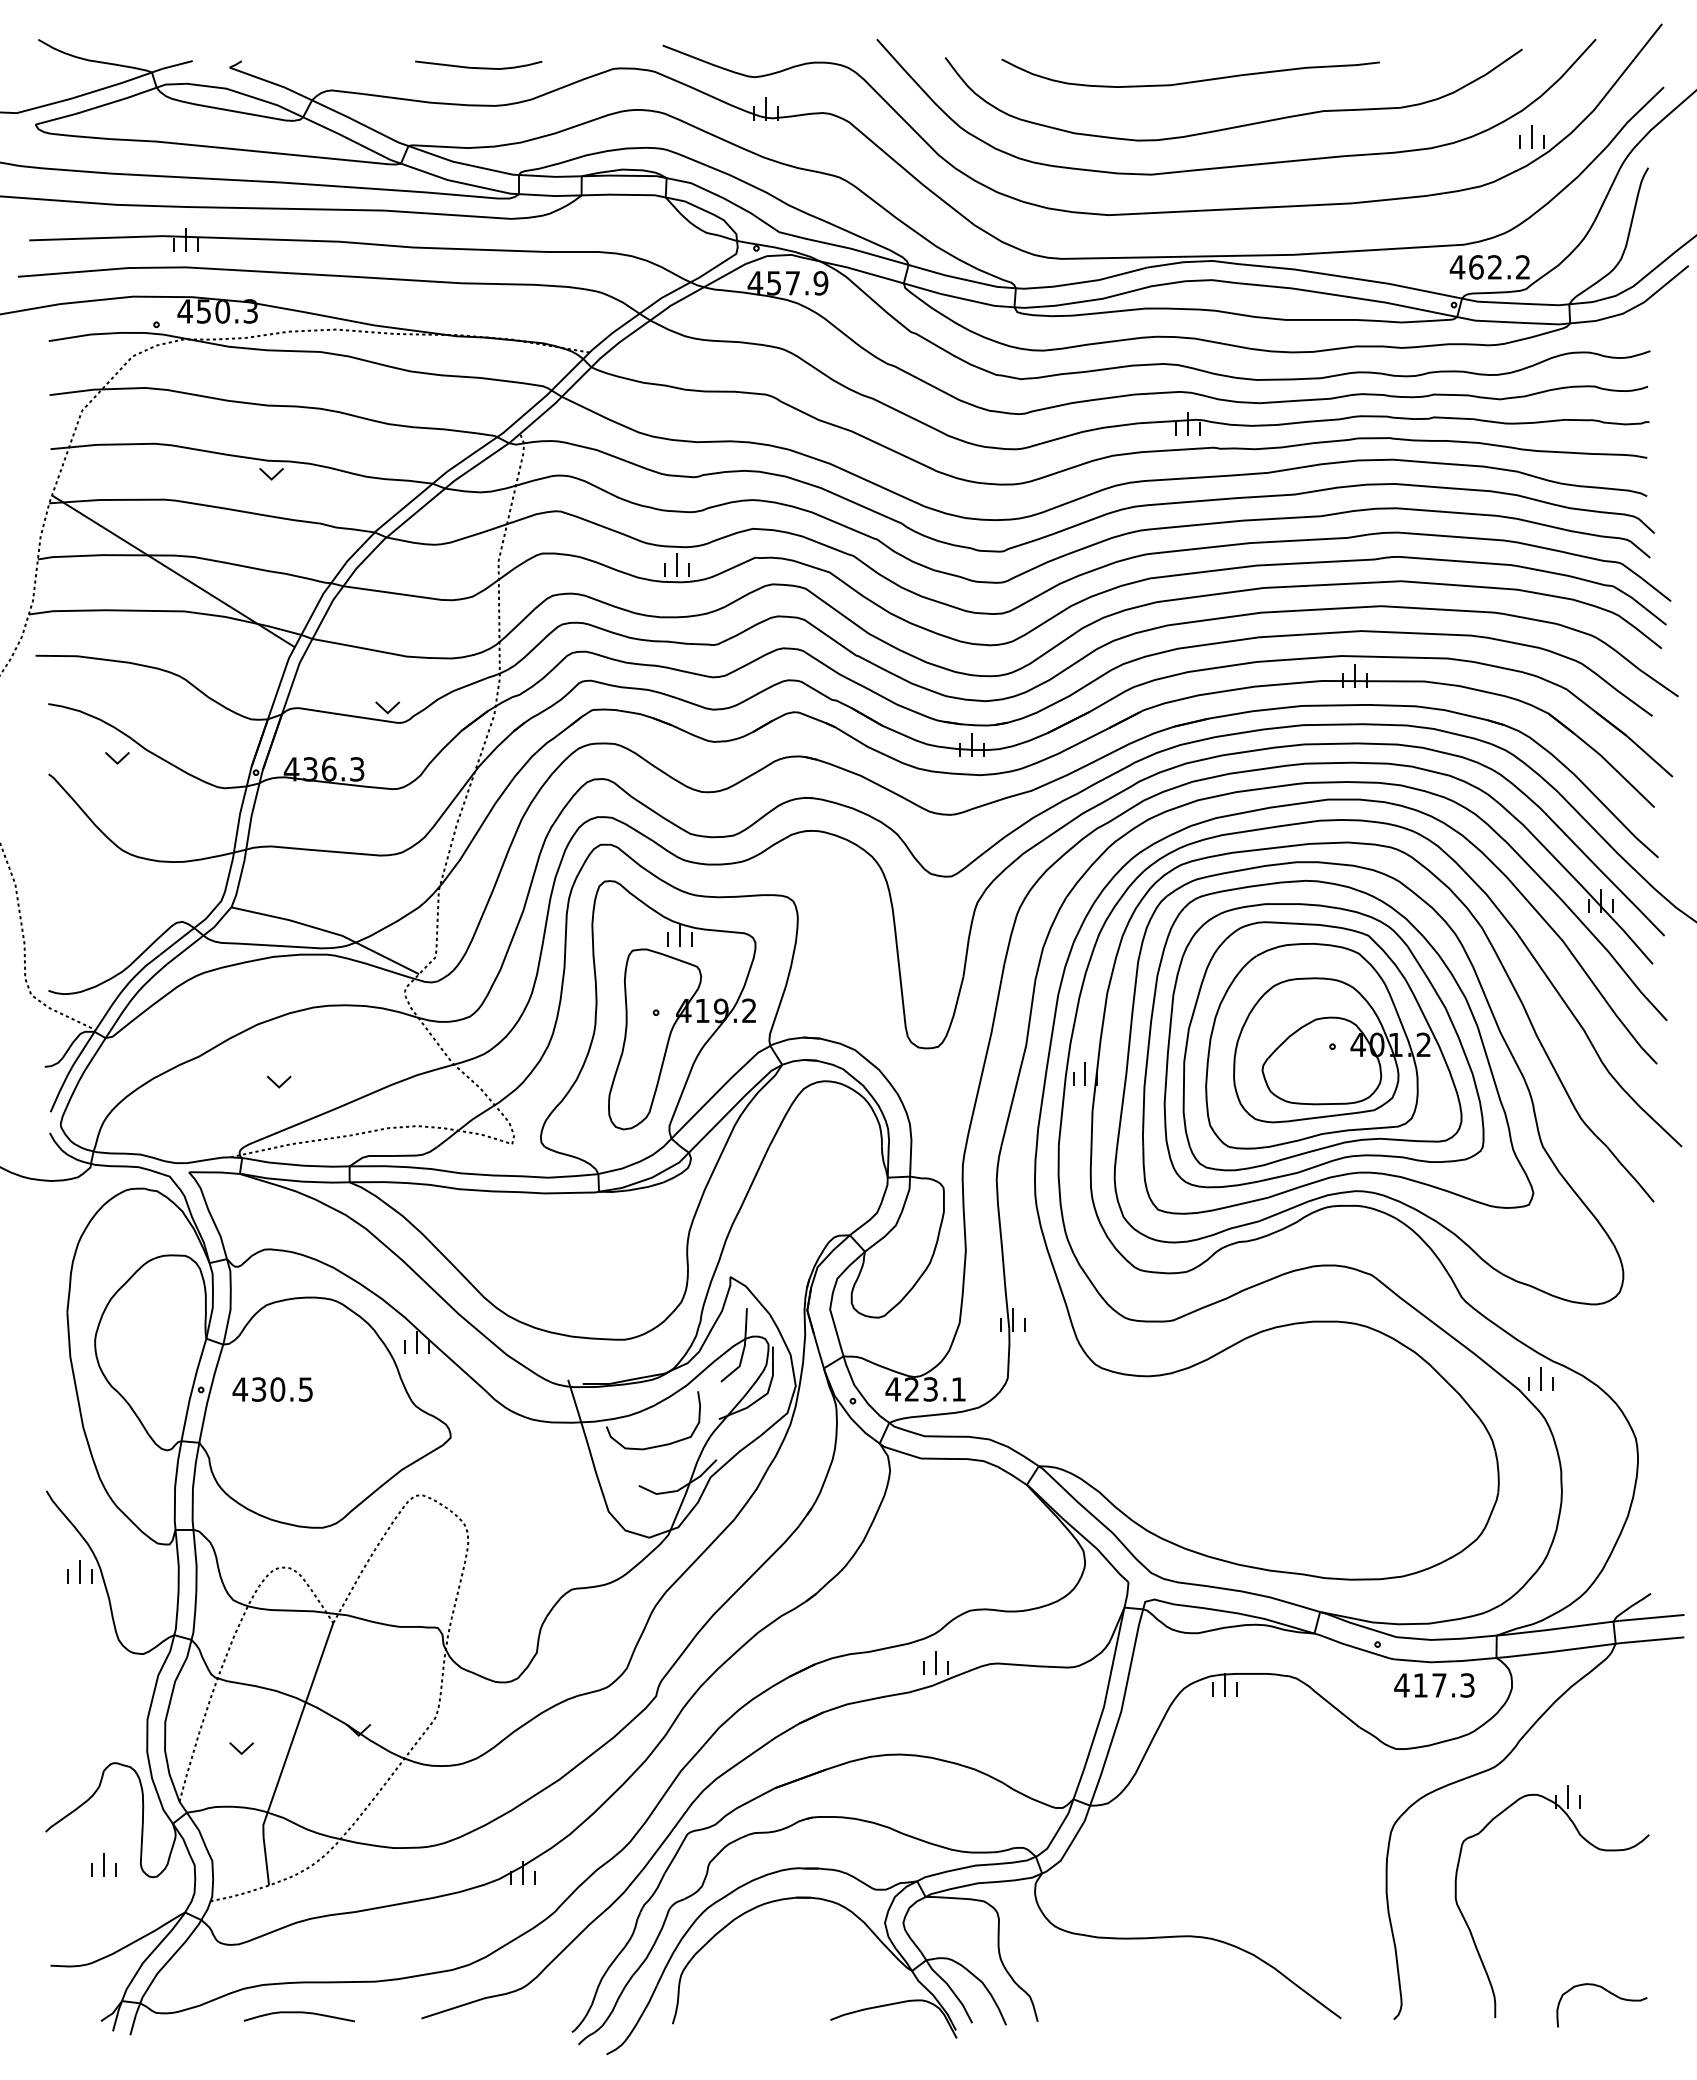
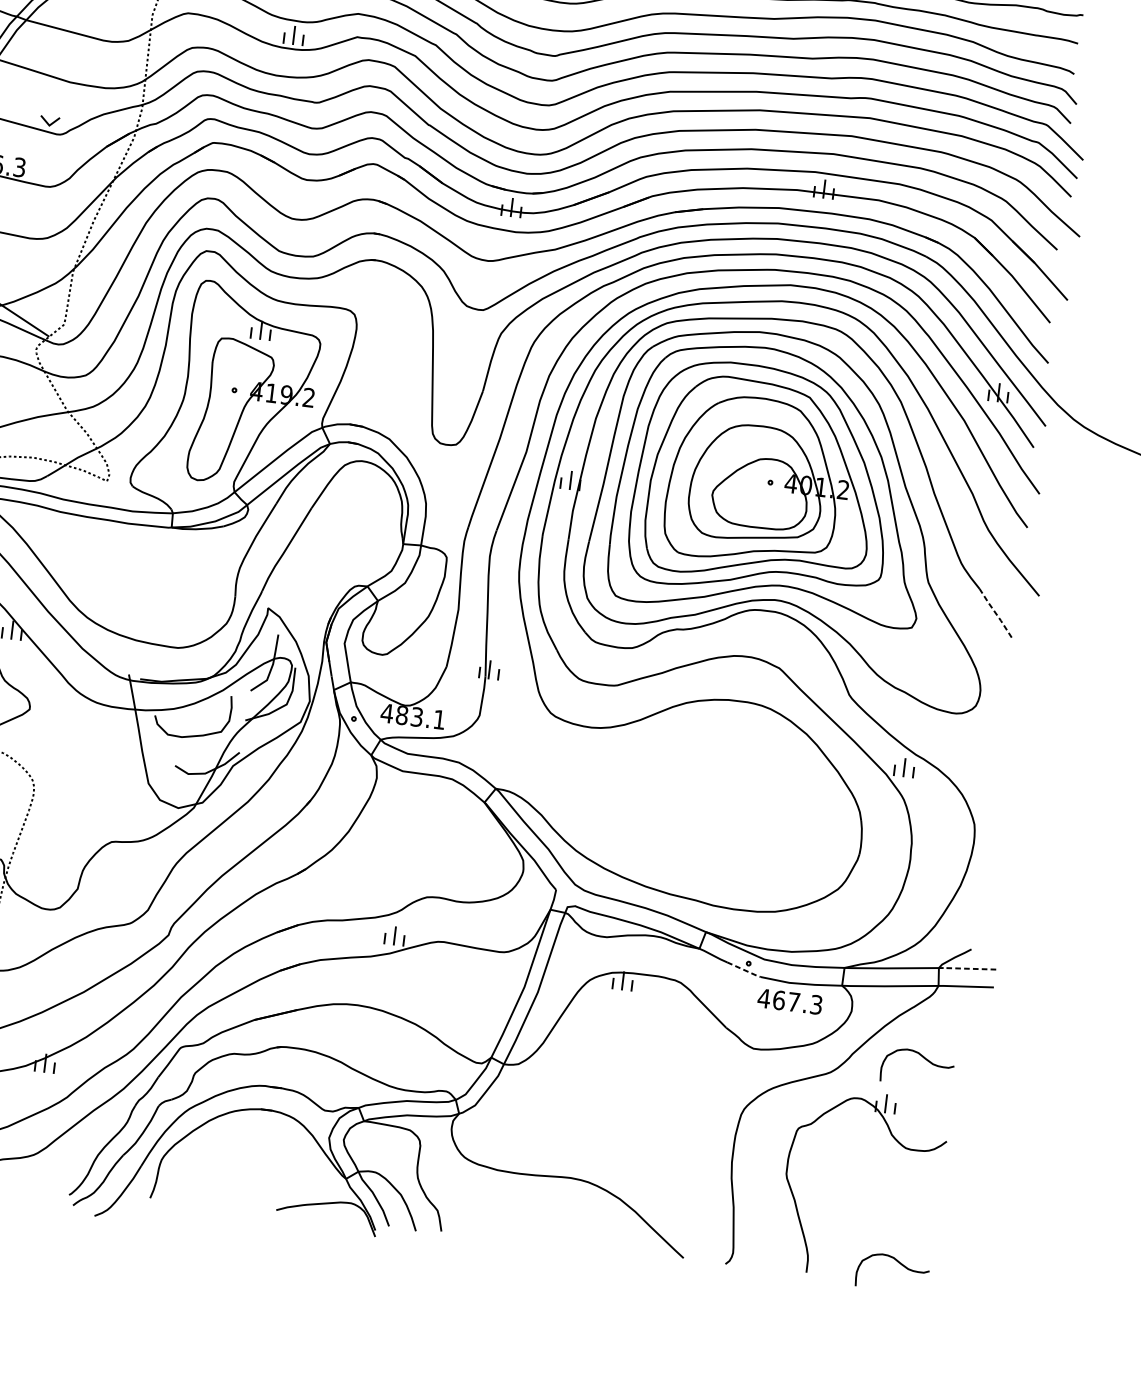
line: (1630, 1174) -> (995, 613), solid -> dashed
text: (911, 1389) -> (401, 715), 423.1 -> 483.1
line: (1651, 1617) -> (969, 968), solid -> dashed
line: (1373, 1653) -> (744, 970), solid -> dashed
text: (1420, 1685) -> (778, 1000), 417.3 -> 467.3
curve: (1609, 1736) -> (924, 1059), added

